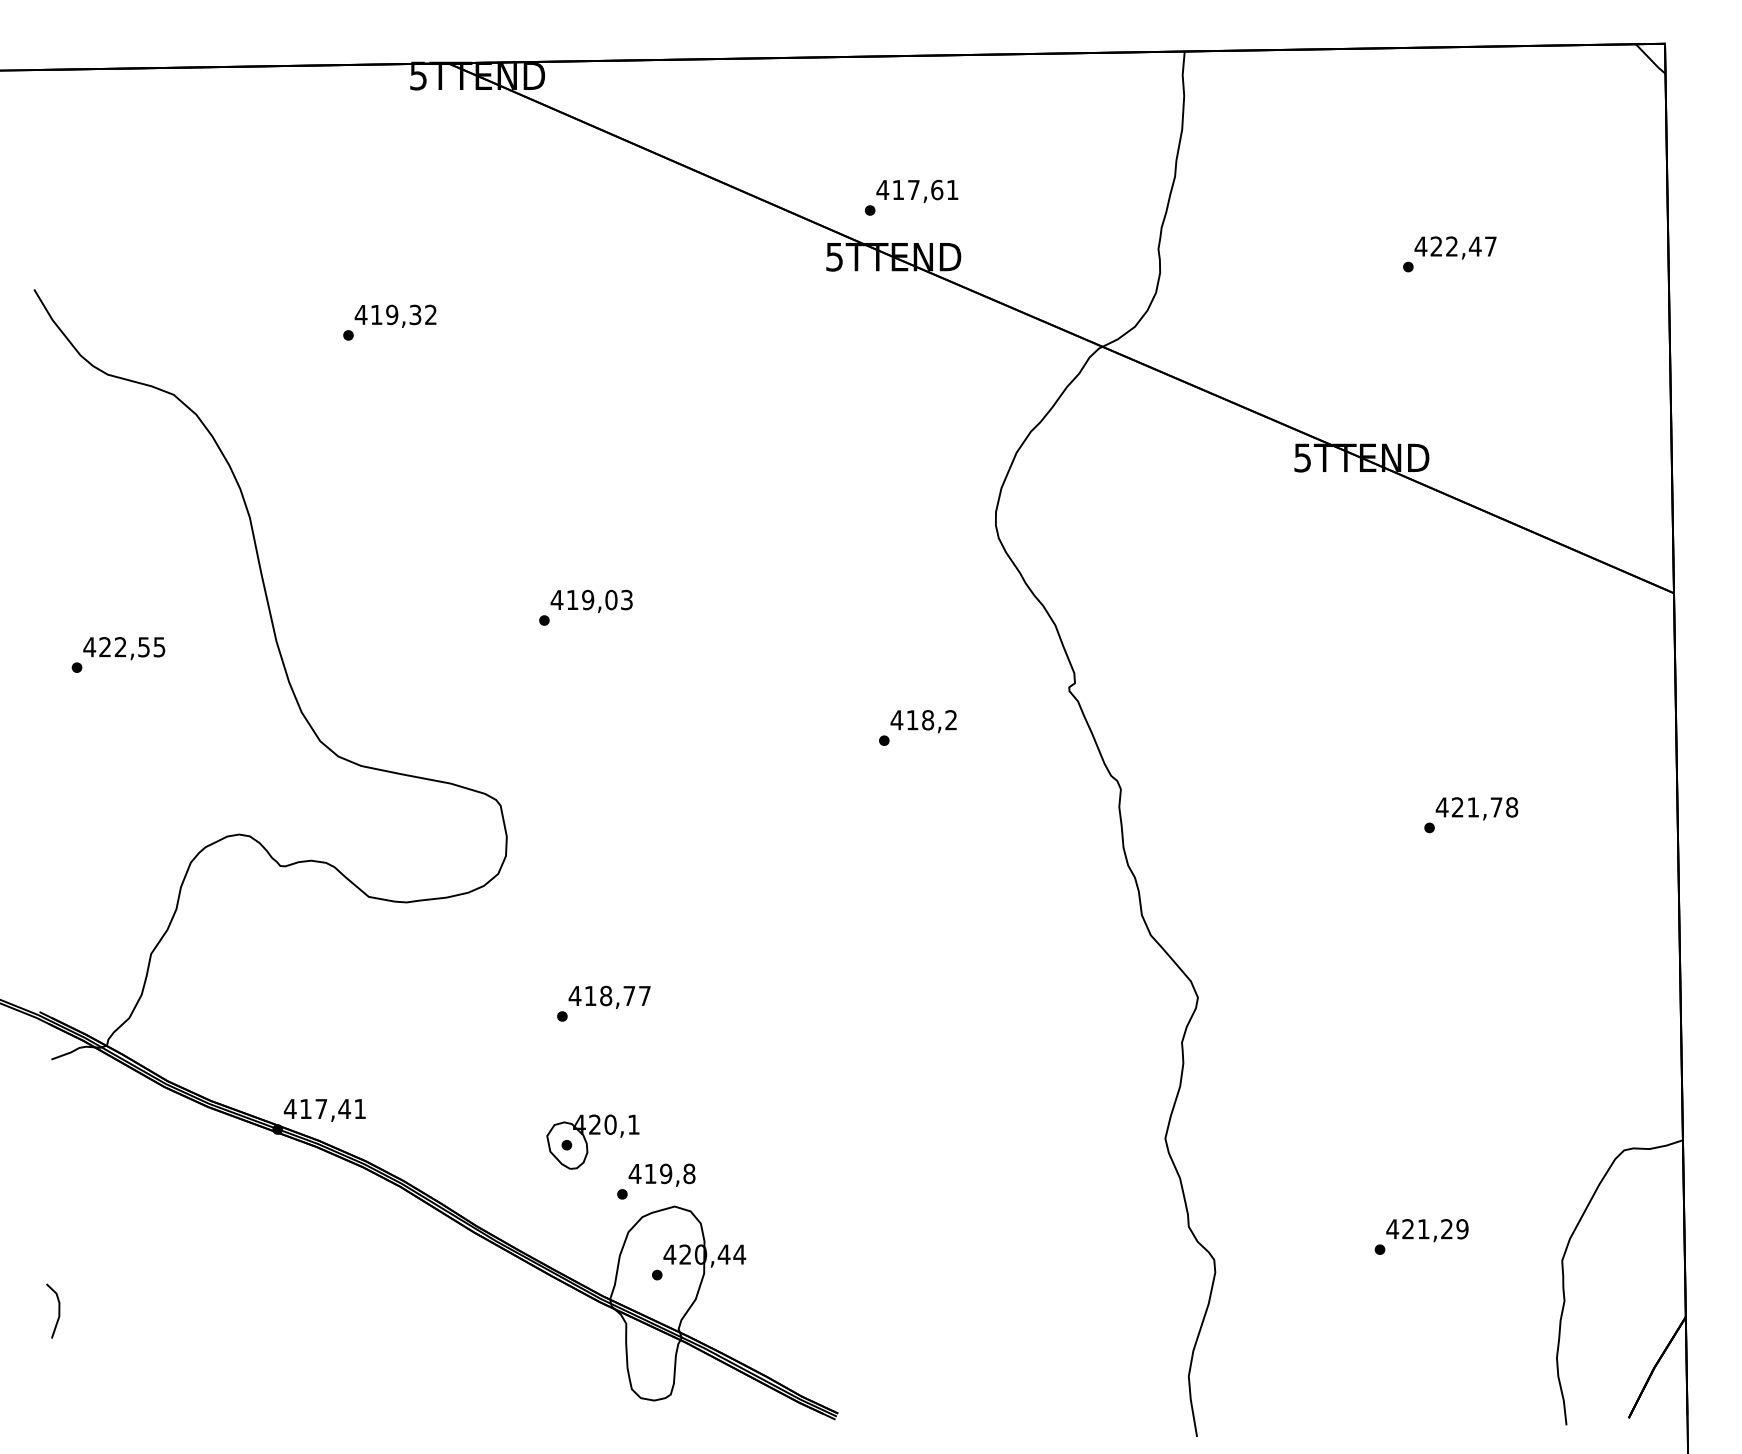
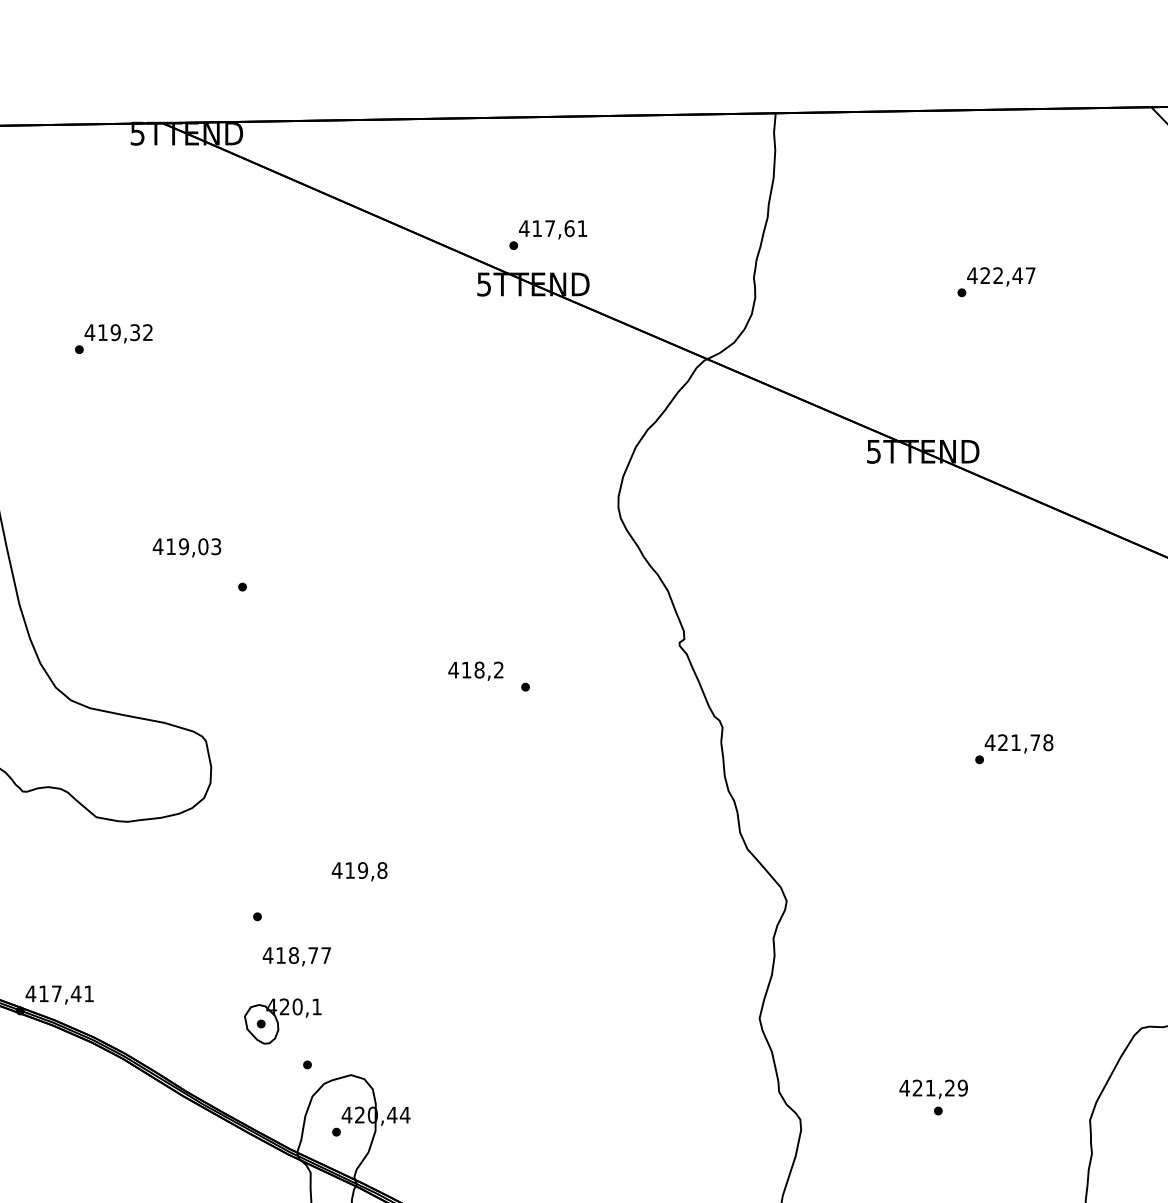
text: (591, 600) -> (186, 547), moved
text: (923, 721) -> (475, 671), moved
text: (609, 996) -> (296, 955), moved
text: (661, 1174) -> (359, 871), moved
text: (1427, 1230) -> (933, 1089), moved

